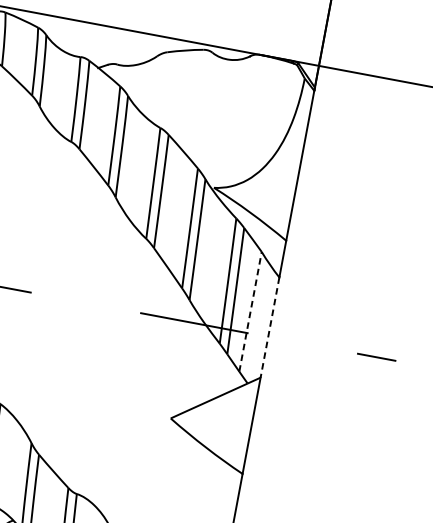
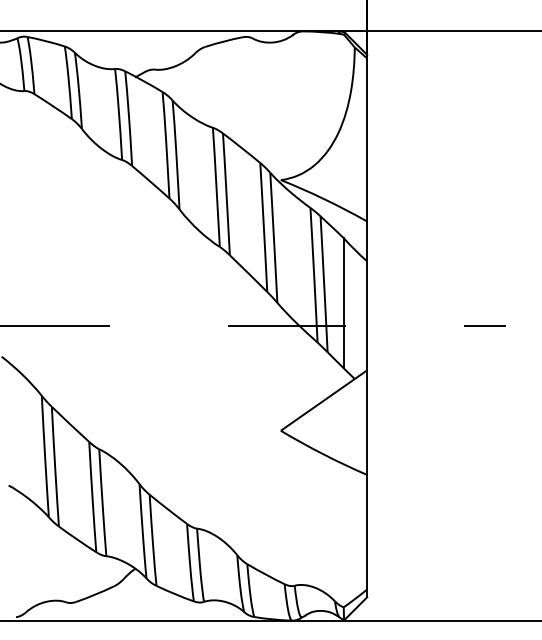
line: (250, 311) -> (343, 302), dashed -> solid
line: (270, 328) -> (367, 316), dashed -> solid

